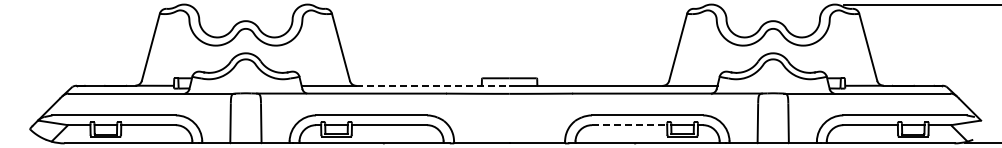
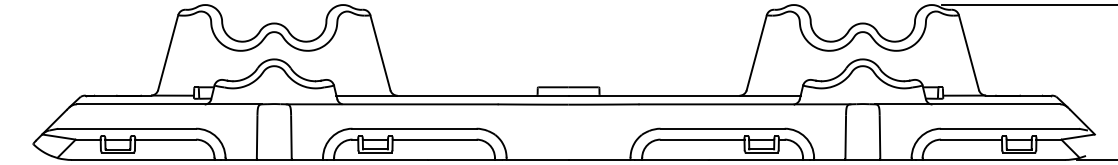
line: (432, 85) -> (482, 95), dashed -> solid
line: (629, 125) -> (702, 139), dashed -> solid

